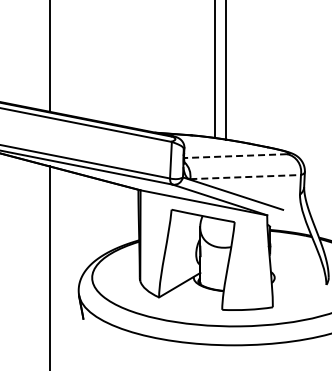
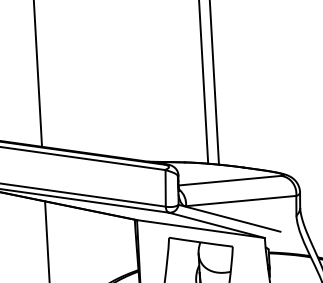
line: (235, 156) -> (229, 181), dashed -> solid
line: (246, 177) -> (242, 201), dashed -> solid

